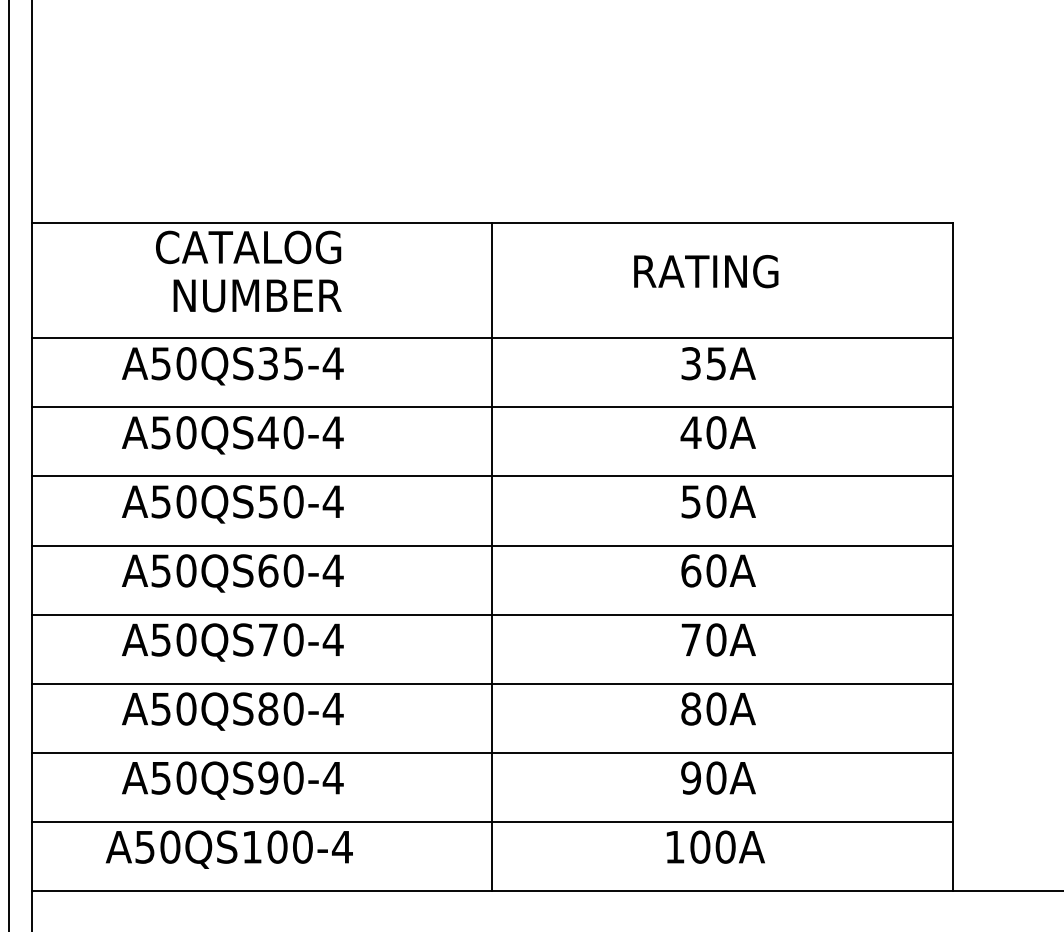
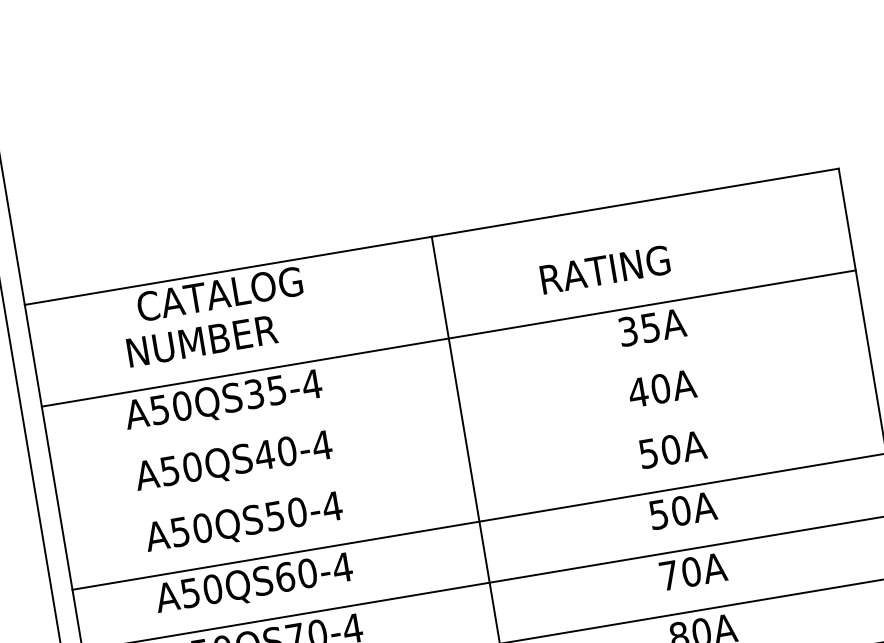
text: (706, 271) -> (605, 269), moved
text: (257, 295) -> (202, 340), moved
line: (491, 407) -> (458, 399), removed
line: (491, 476) -> (468, 460), removed
text: (691, 570) -> (659, 514), 60A -> 50A

